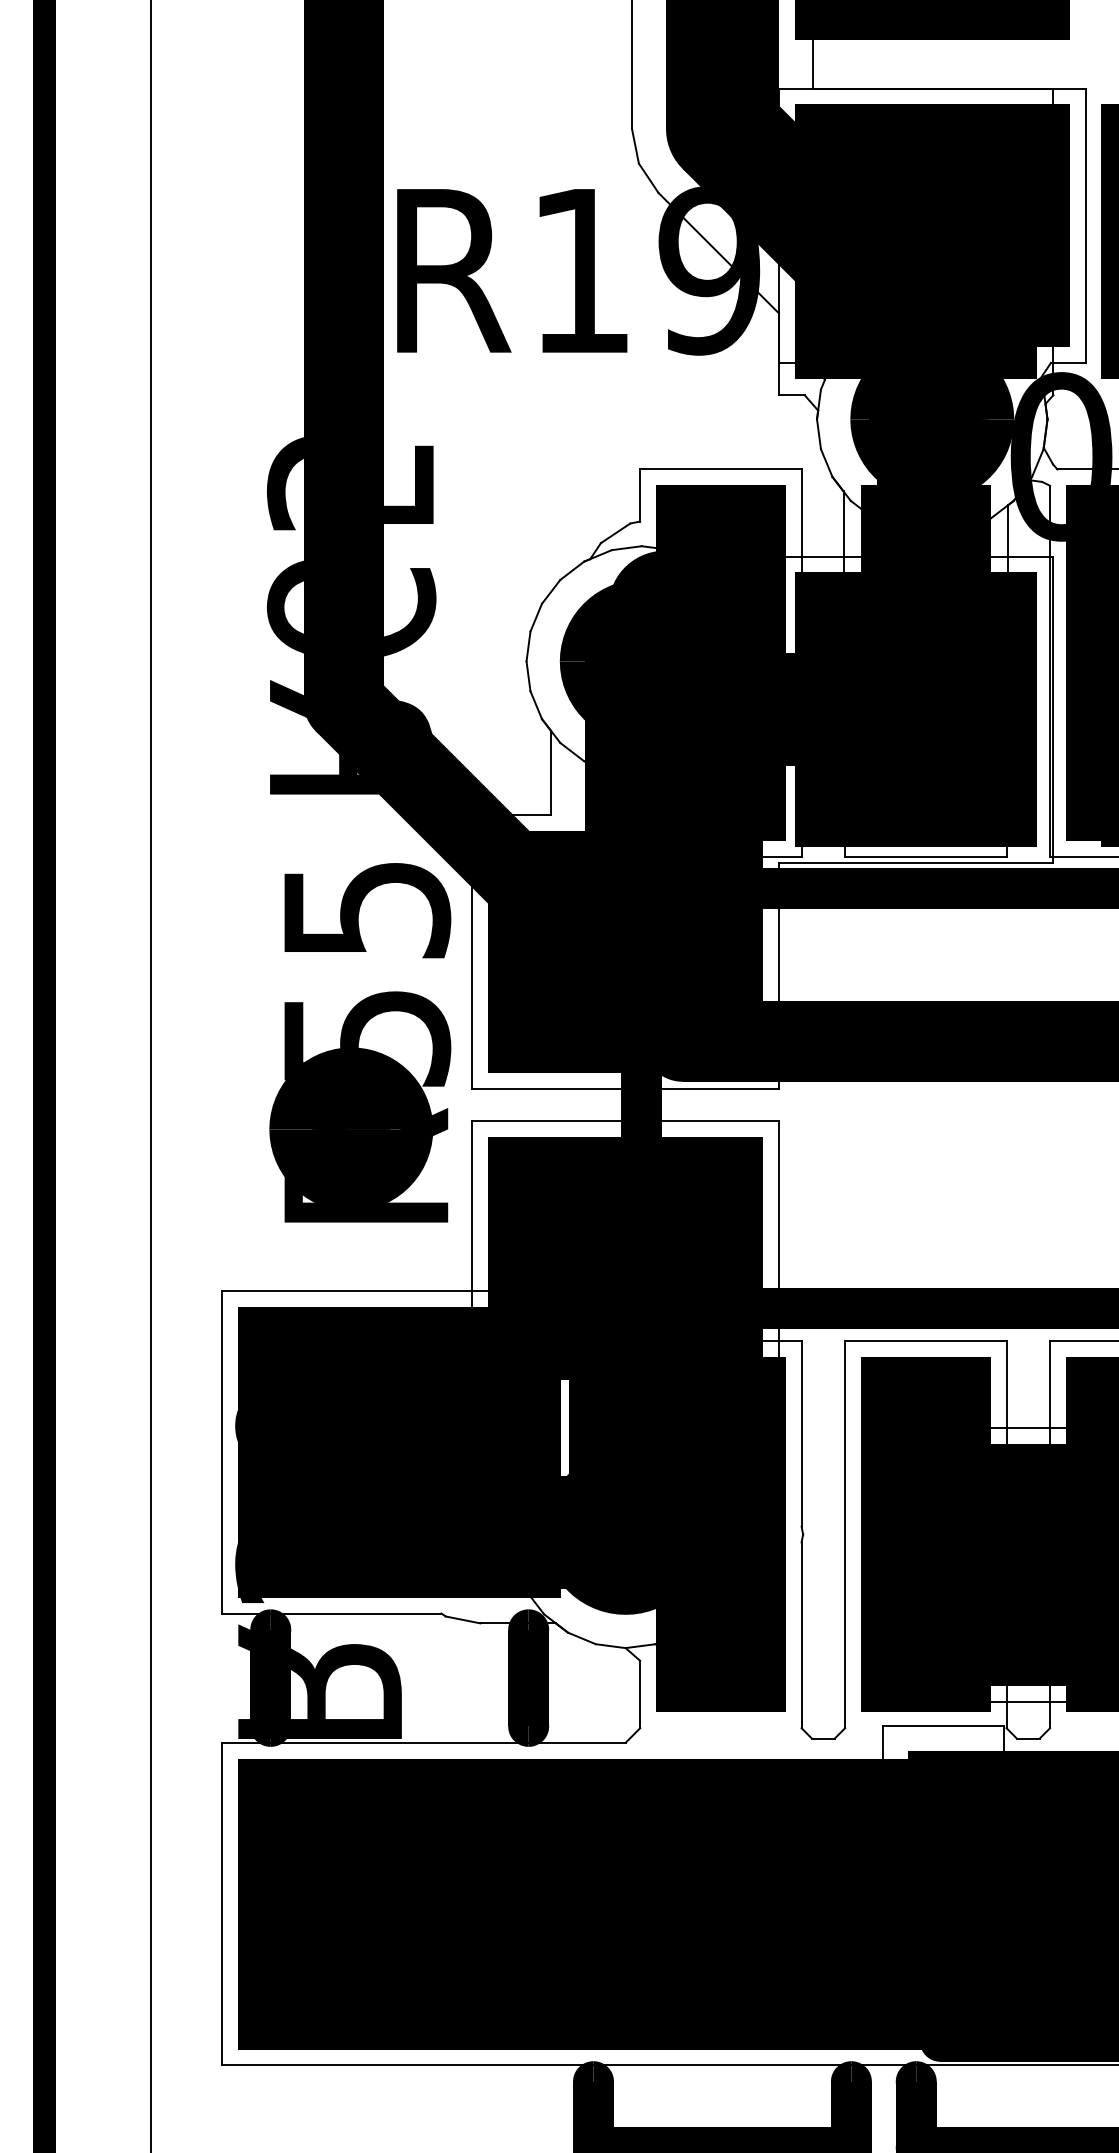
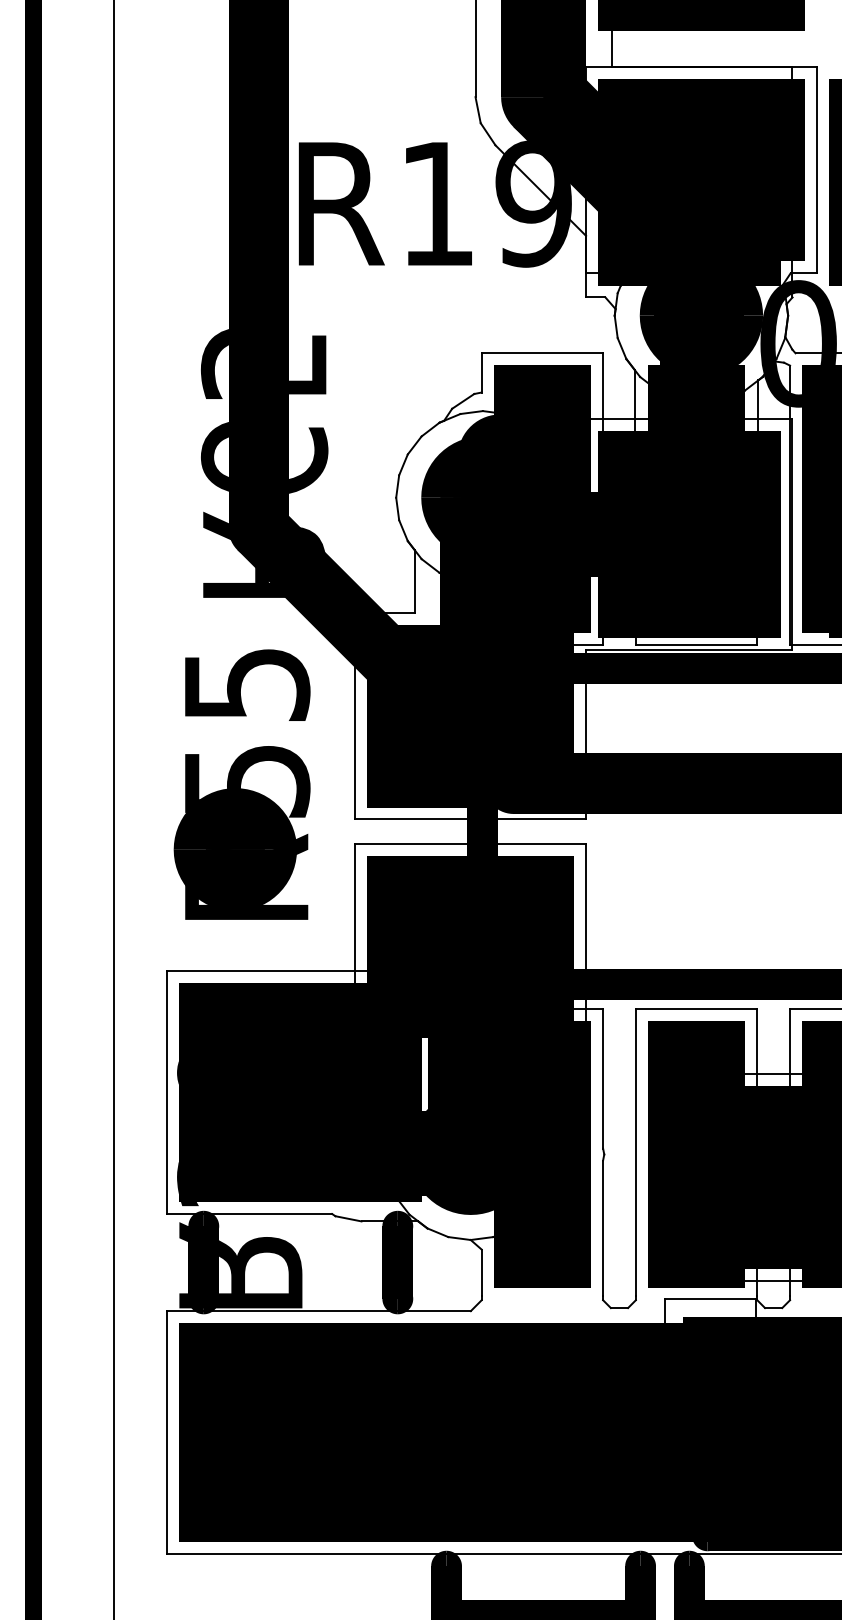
text: (359, 1042) -> (241, 784), moved

